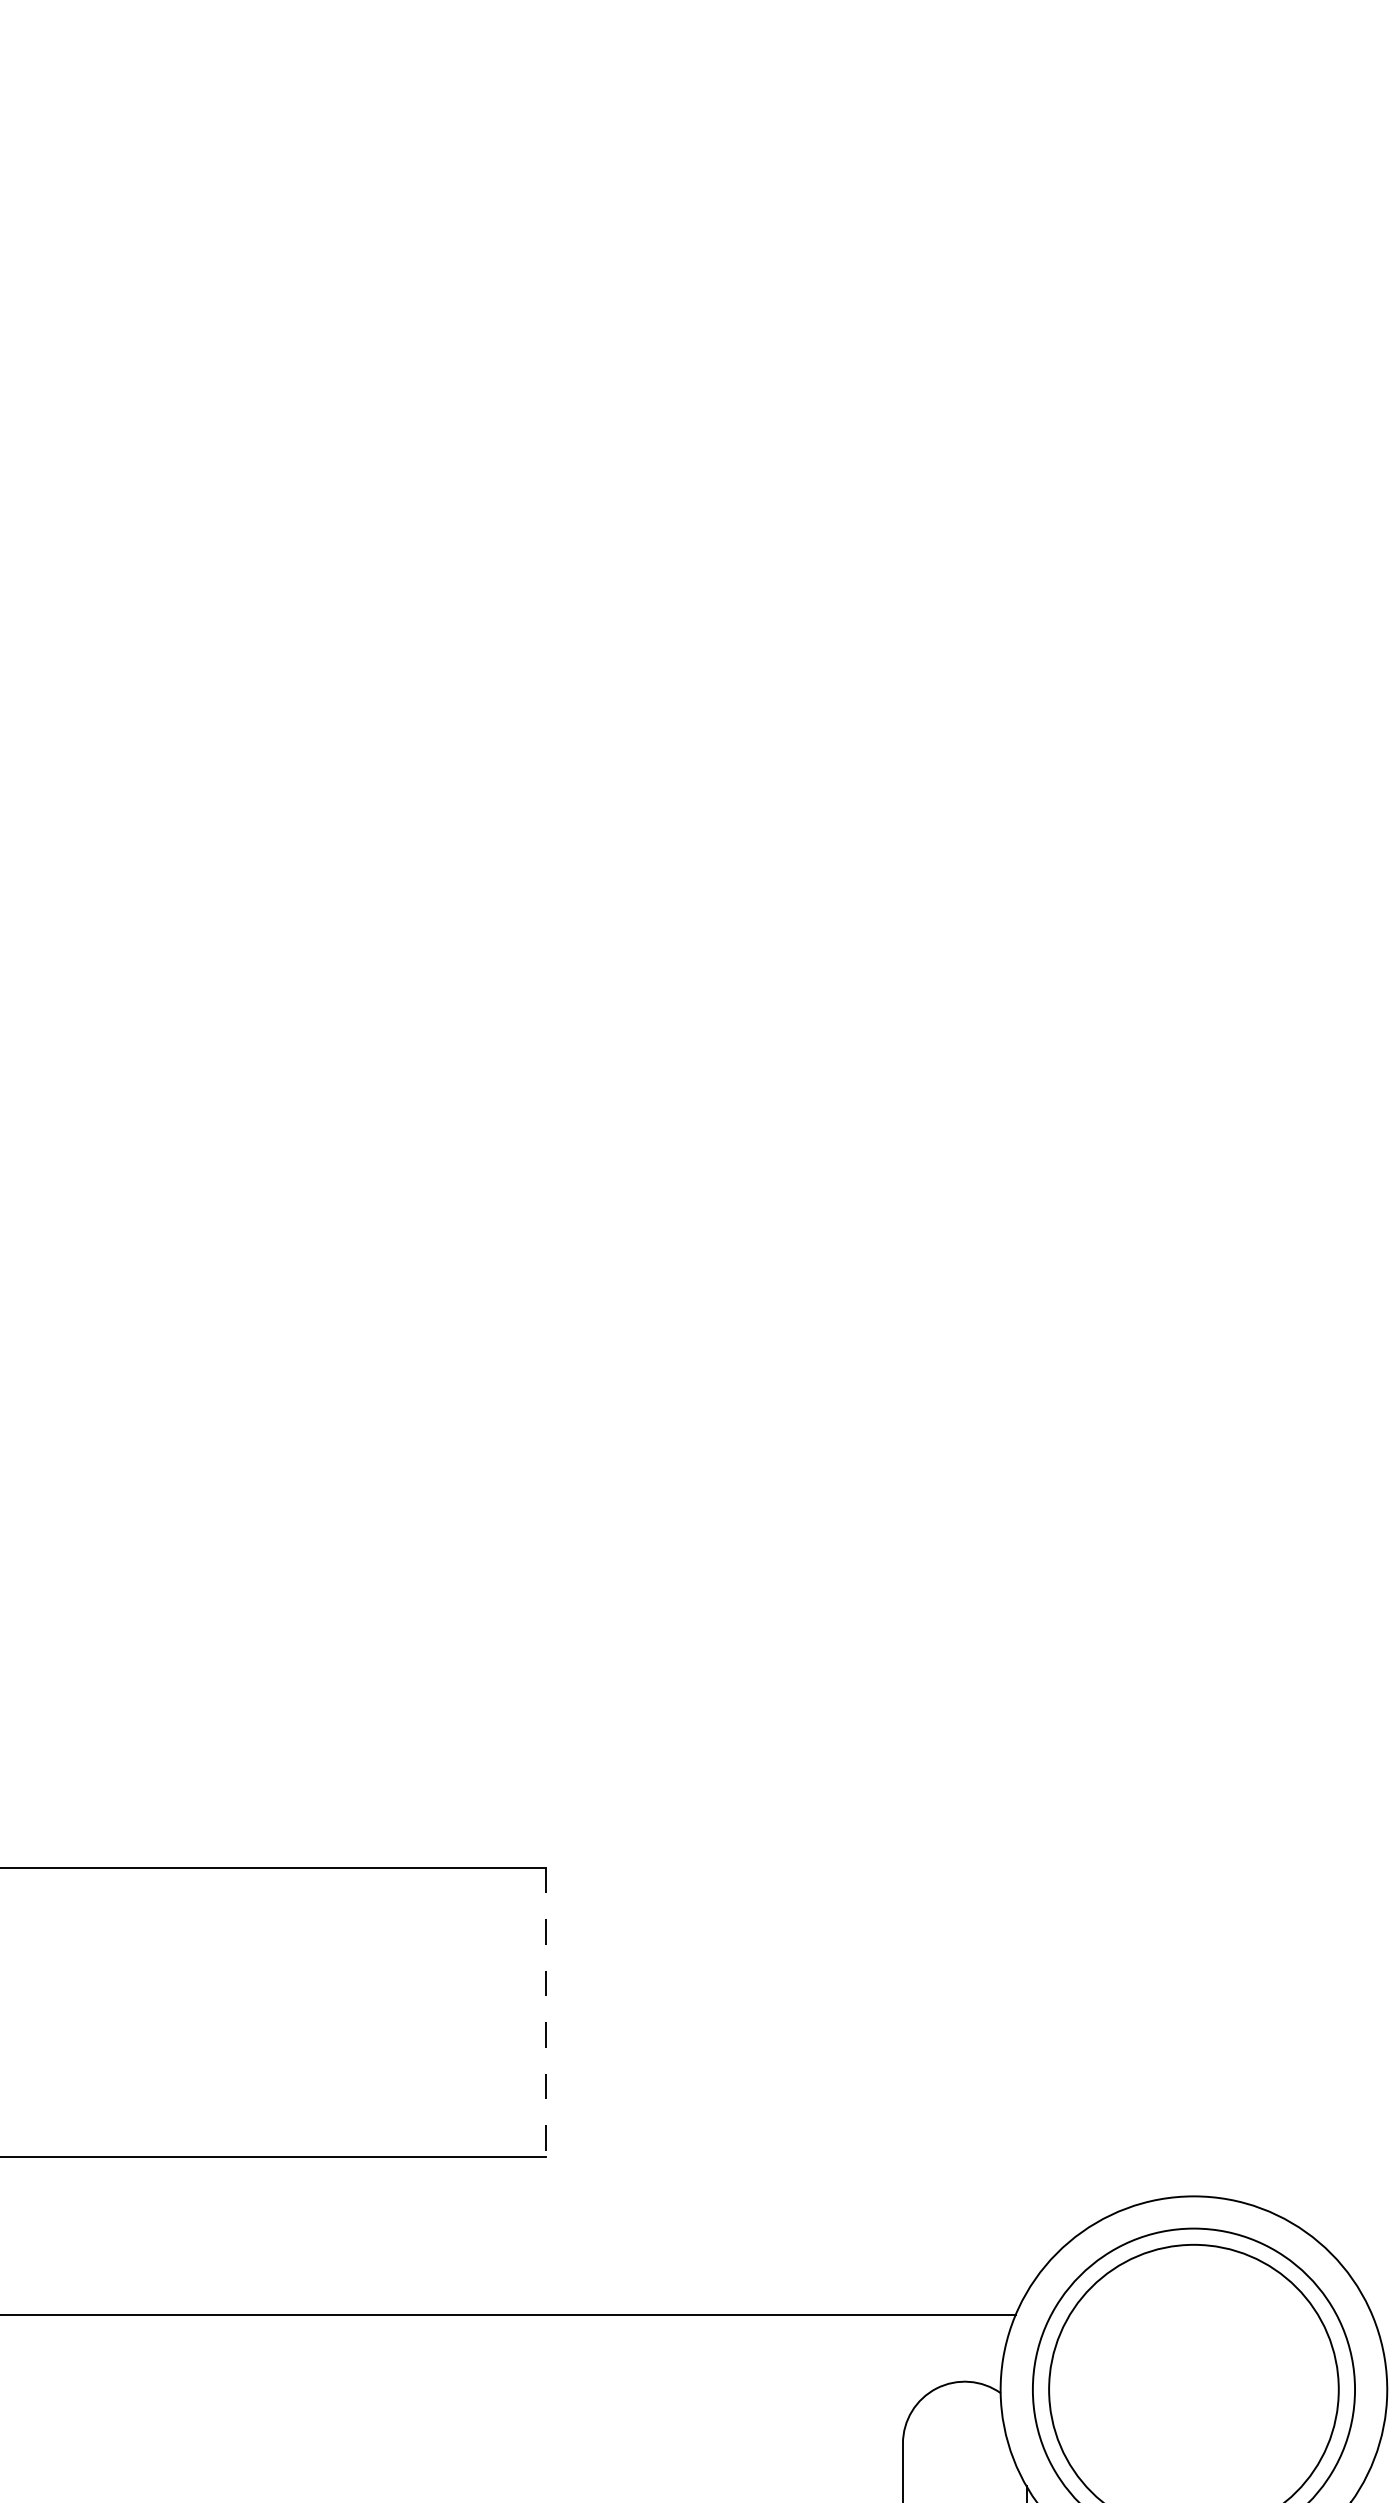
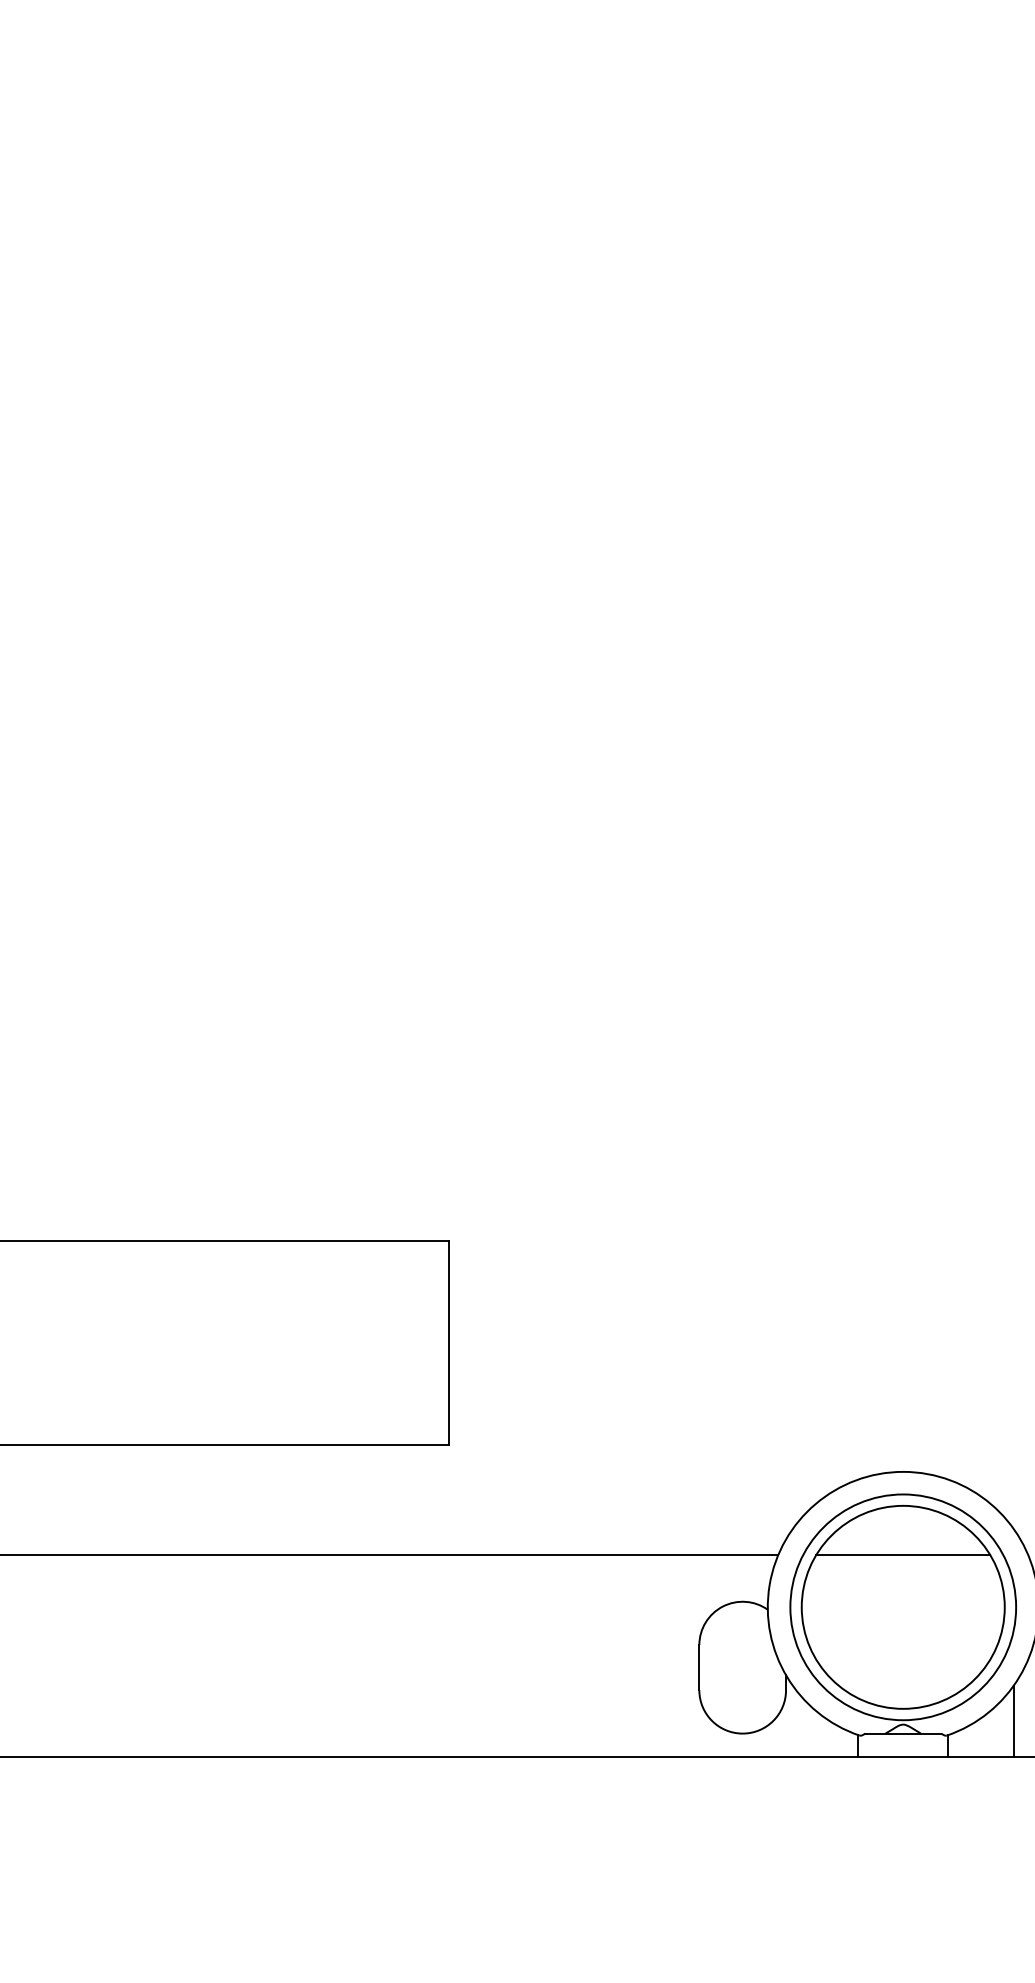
line: (546, 2013) -> (449, 1343), dashed -> solid
line: (1194, 2314) -> (903, 1554), added

